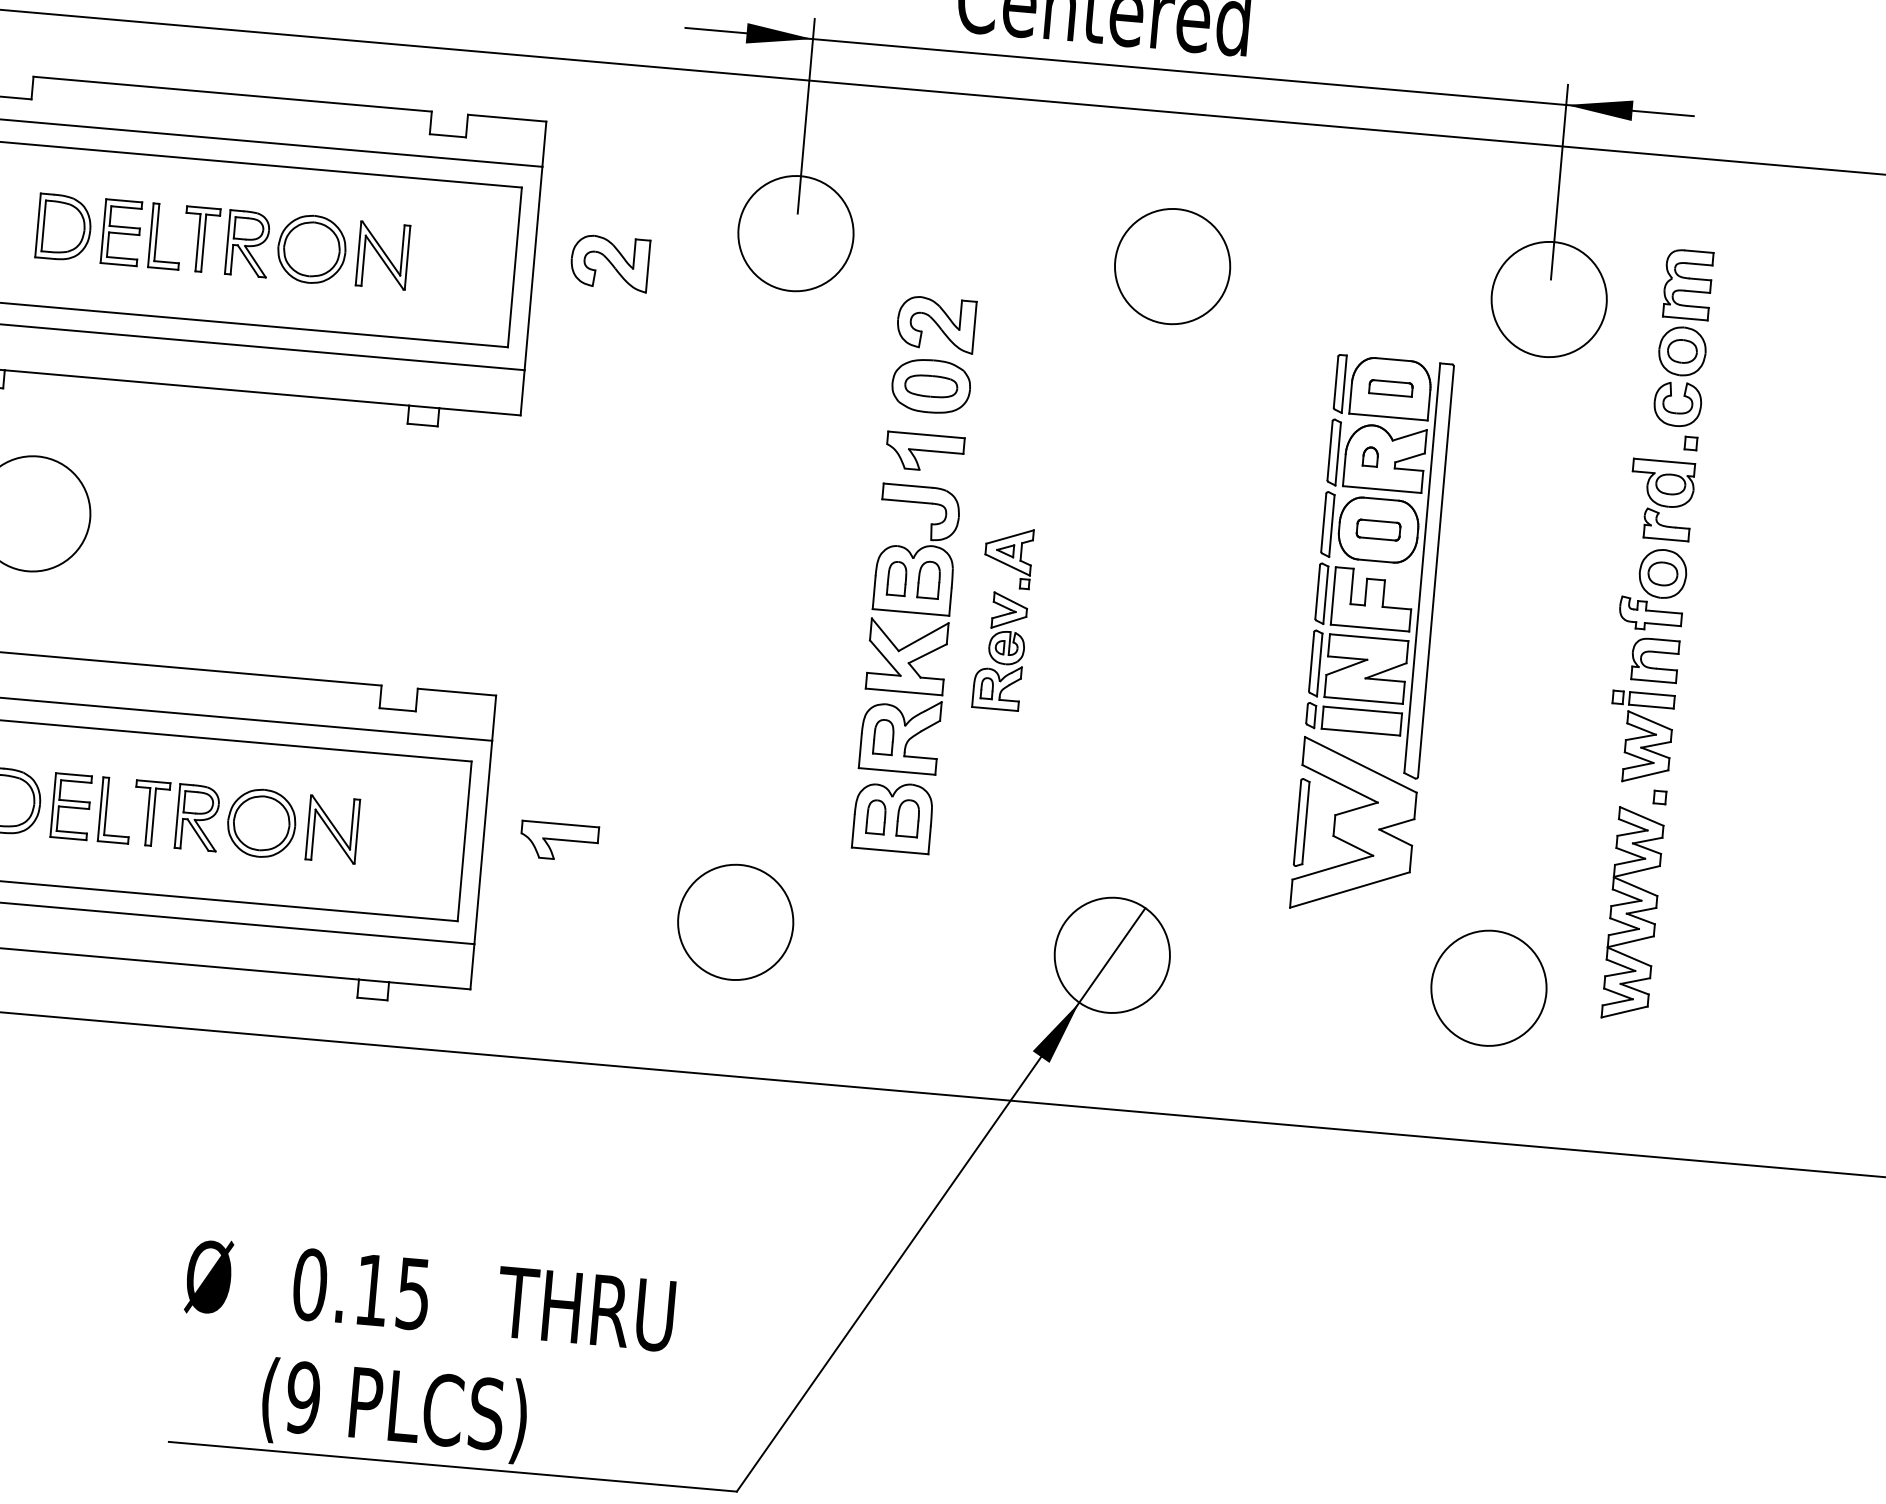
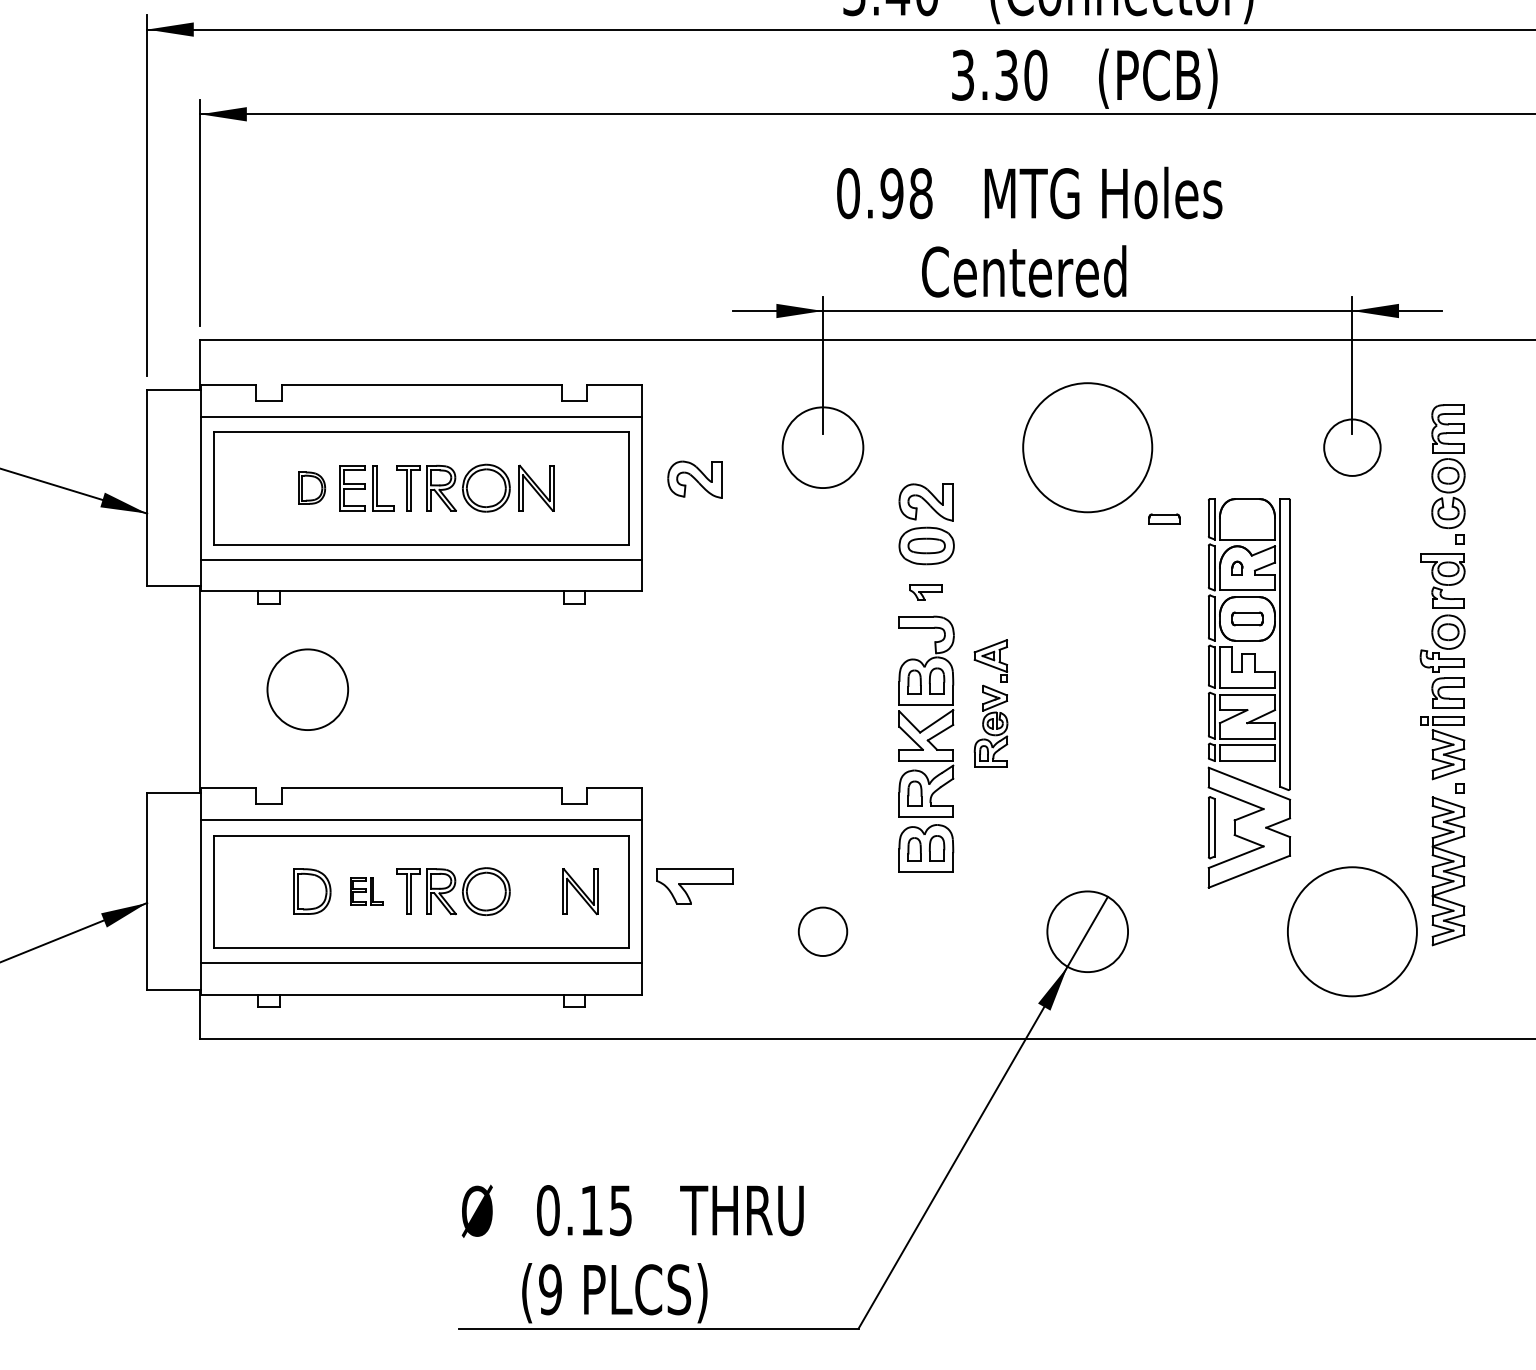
part: (64, 226) -> (312, 487), size x0.7
circle: (1172, 266) -> (1087, 447), size x1.6
circle: (1549, 299) -> (1352, 447), size x0.7
part: (1391, 387) -> (1164, 518), moved
part: (923, 452) -> (925, 592), size x0.6
part: (91, 808) -> (366, 891), size x0.6
part: (333, 829) -> (580, 891), moved
part: (558, 841) -> (694, 886), size x1.4
circle: (735, 921) -> (822, 931), size x0.6
circle: (1489, 987) -> (1352, 931), size x1.6

